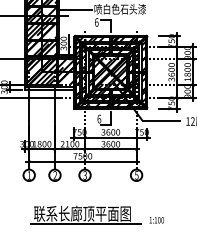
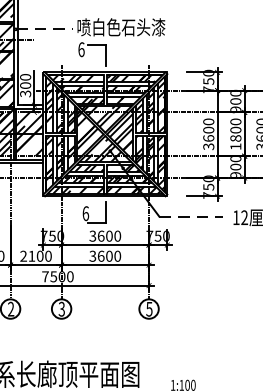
line: (74, 10) -> (43, 29), solid -> dashed
line: (161, 120) -> (191, 216), solid -> dashed

